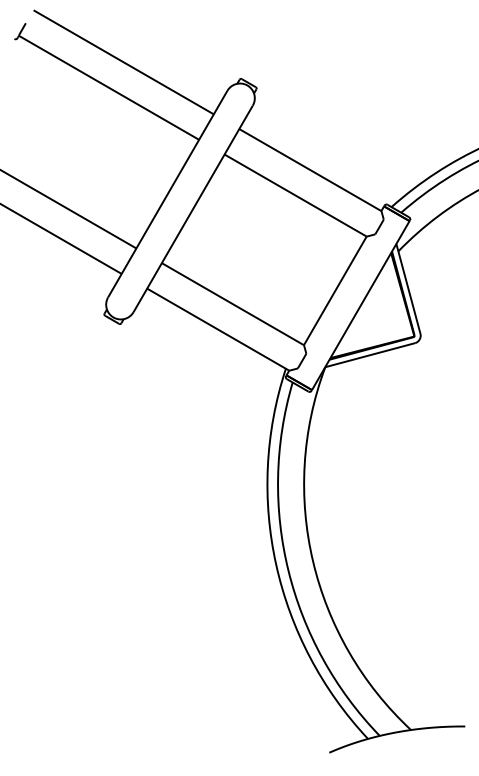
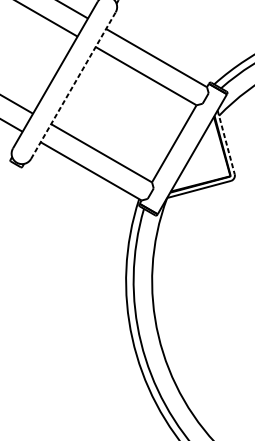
line: (193, 208) -> (73, 85), solid -> dashed
line: (408, 288) -> (226, 142), solid -> dashed

